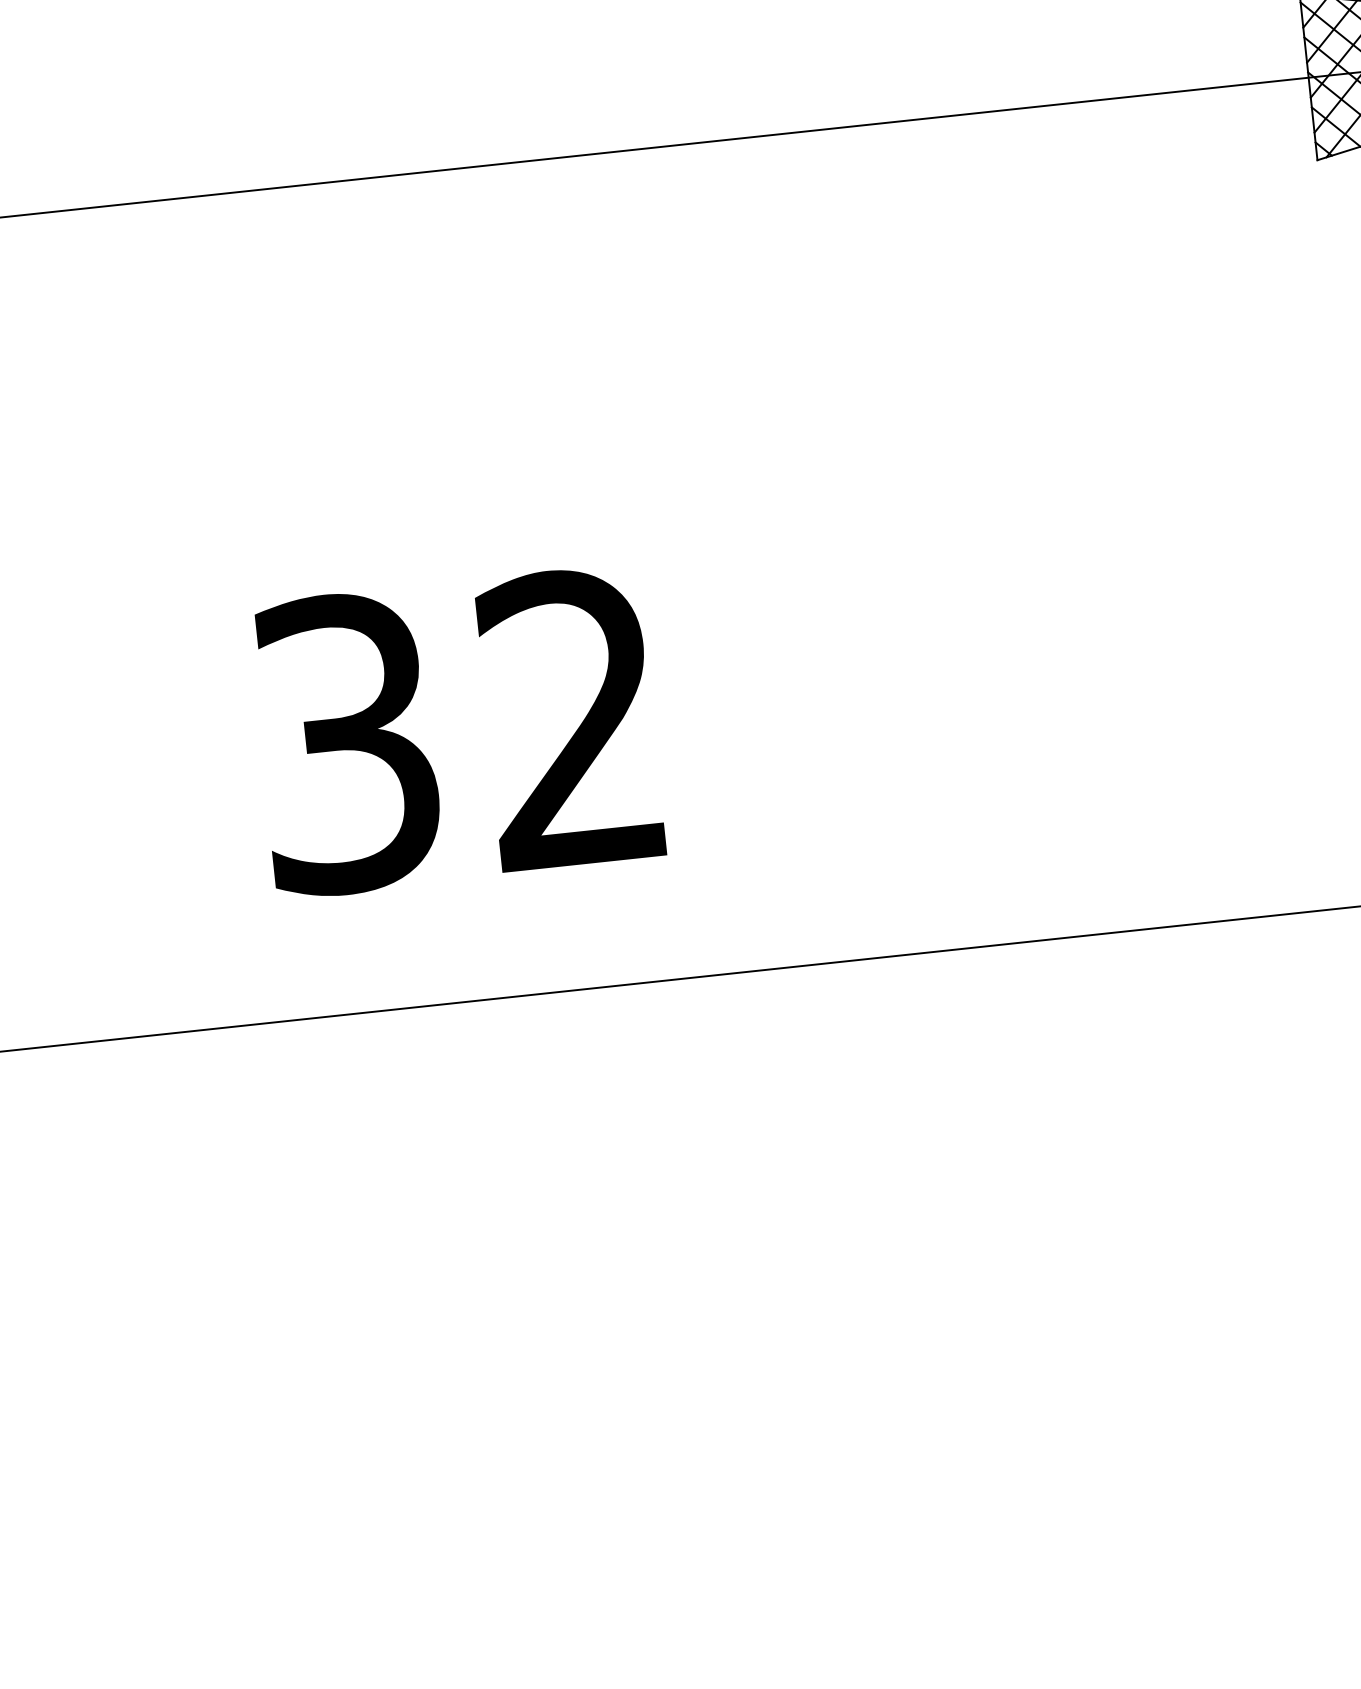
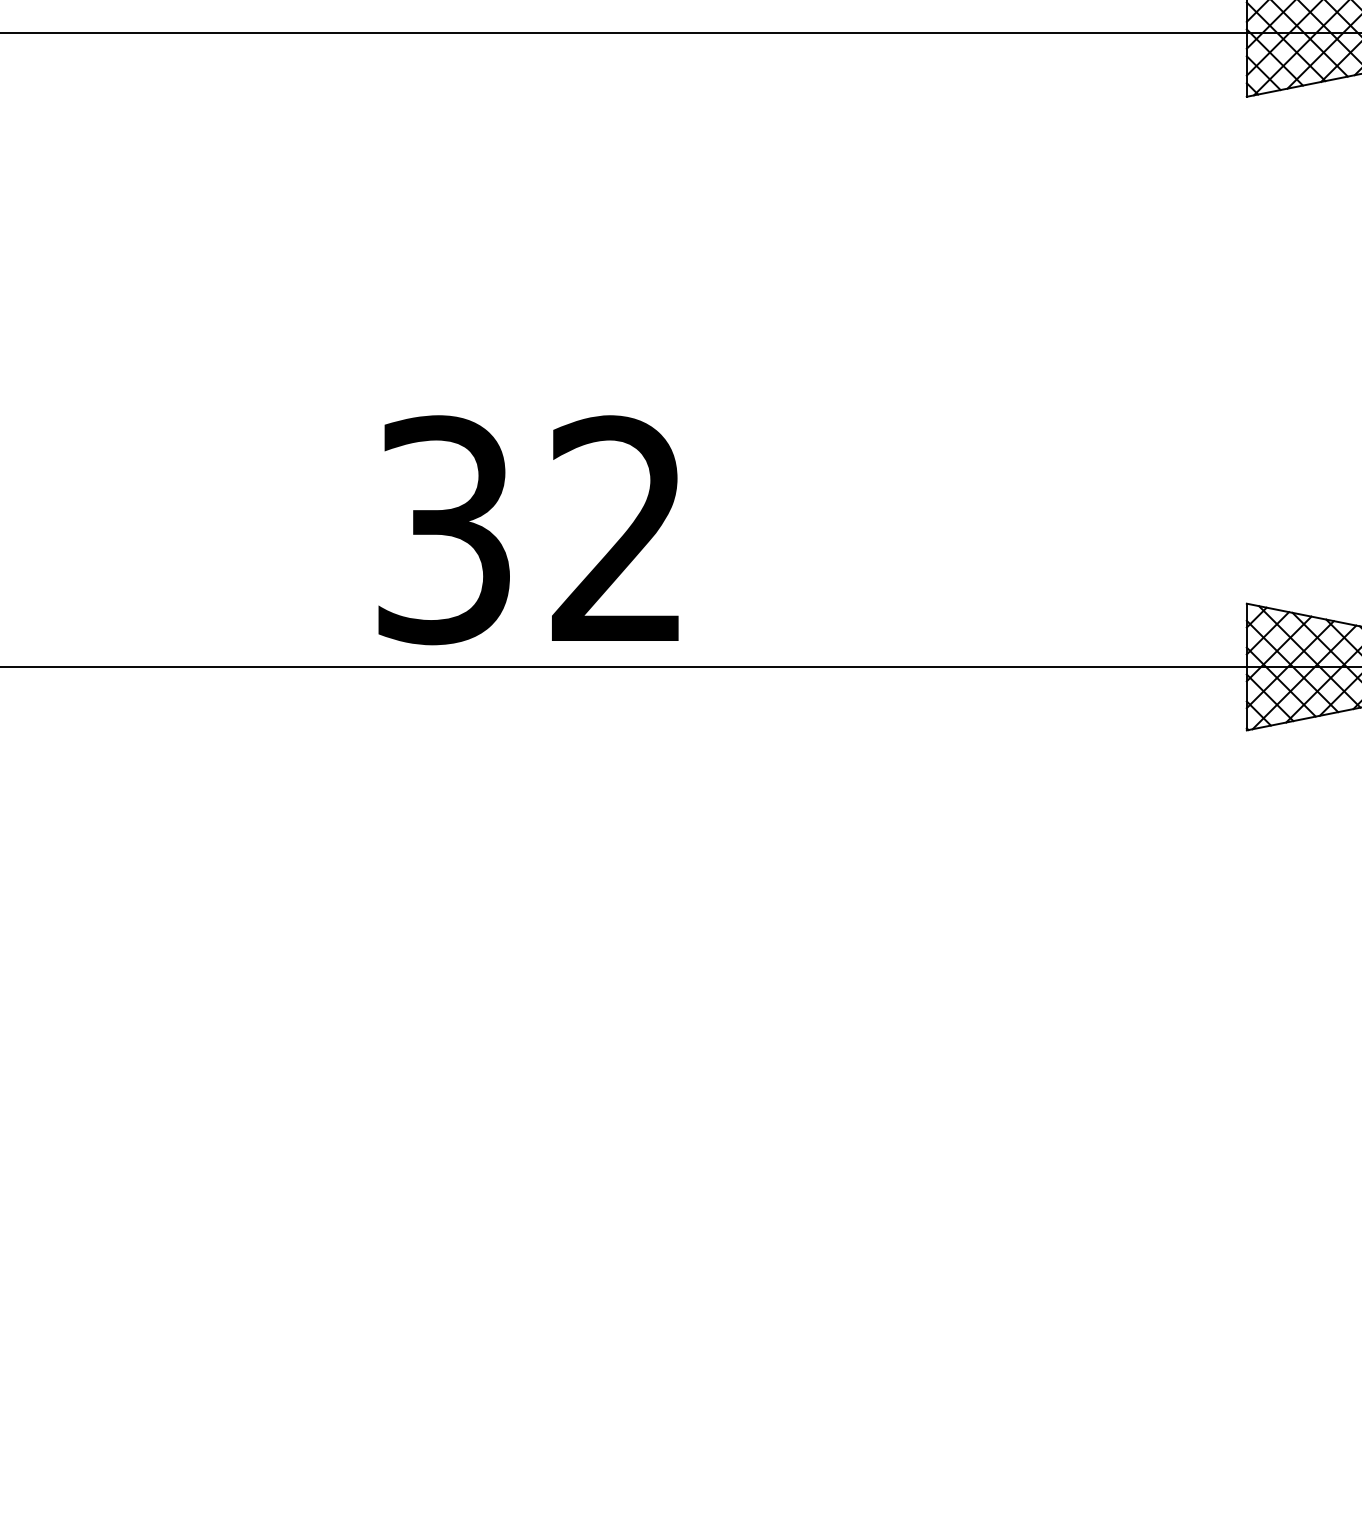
text: (456, 732) -> (528, 530), moved

